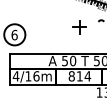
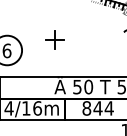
part: (79, 27) -> (54, 40), moved
text: (79, 76) -> (97, 108), 814 -> 844

